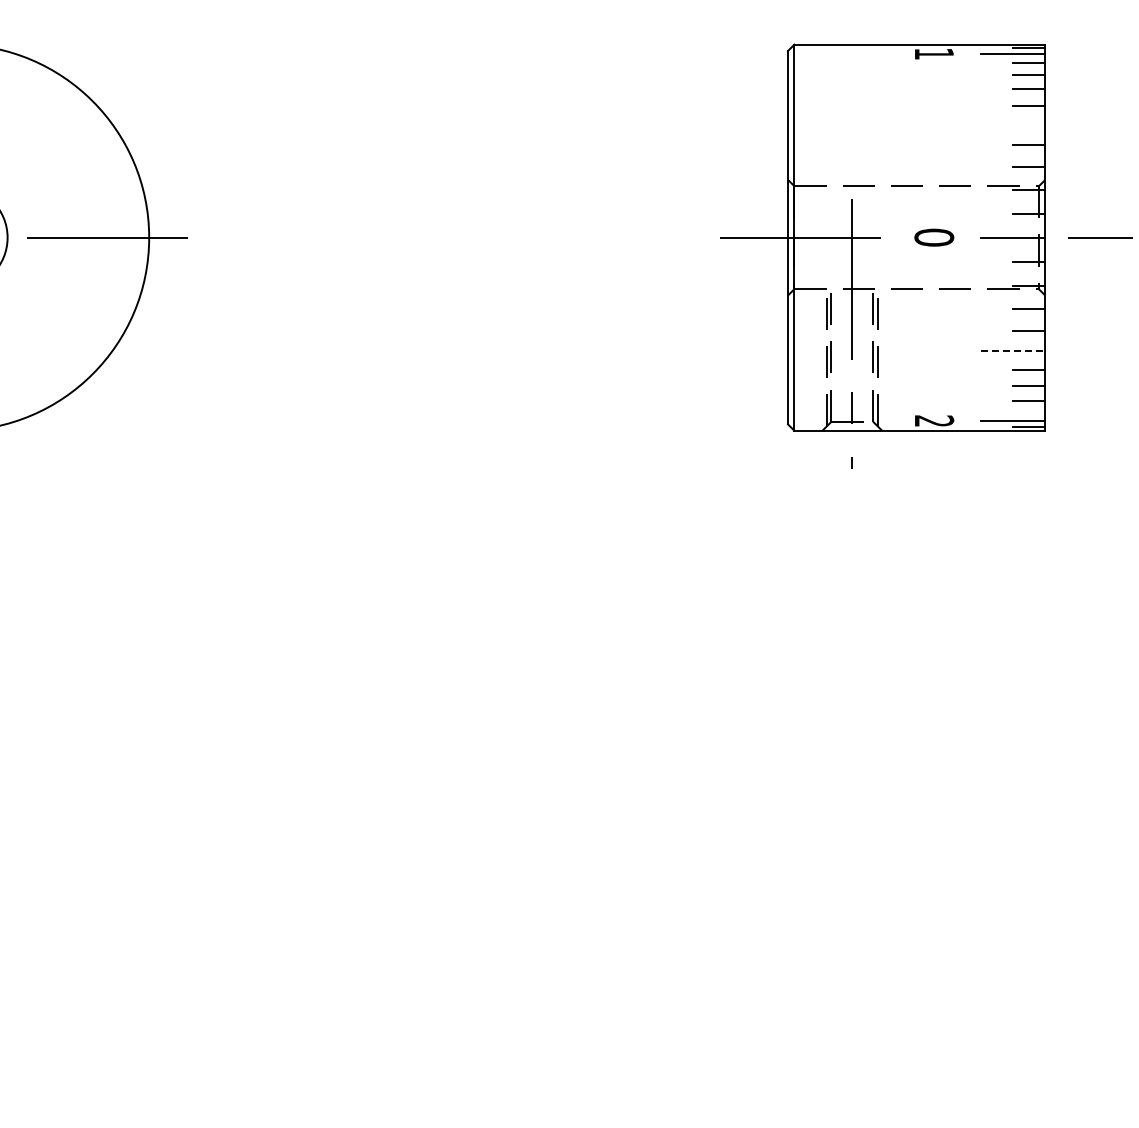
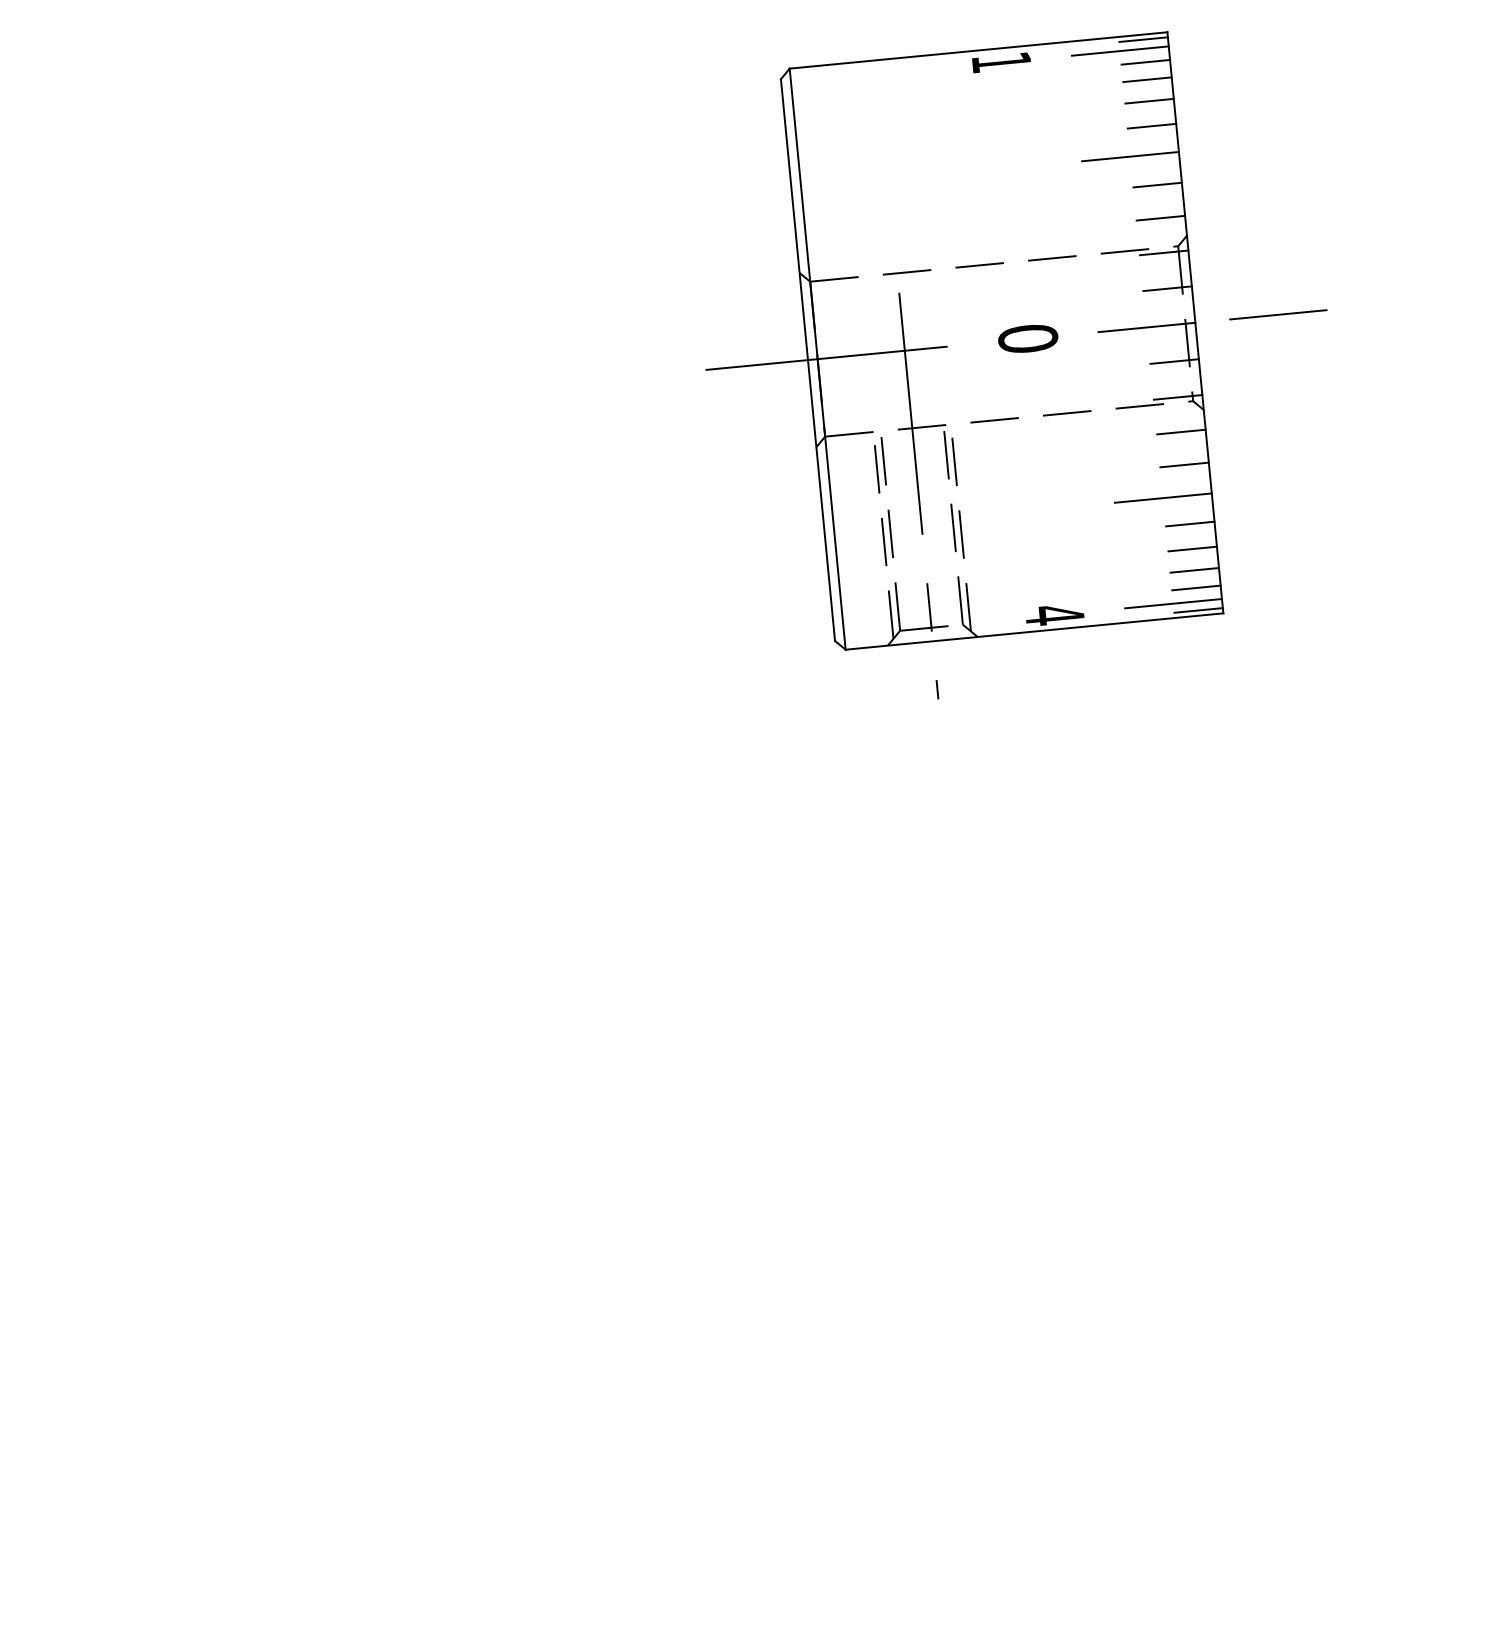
line: (1013, 124) -> (1131, 157), added
line: (1013, 351) -> (1163, 498), dashed -> solid
line: (1029, 412) -> (1196, 588), added
text: (934, 420) -> (1055, 613), 2 -> 4

